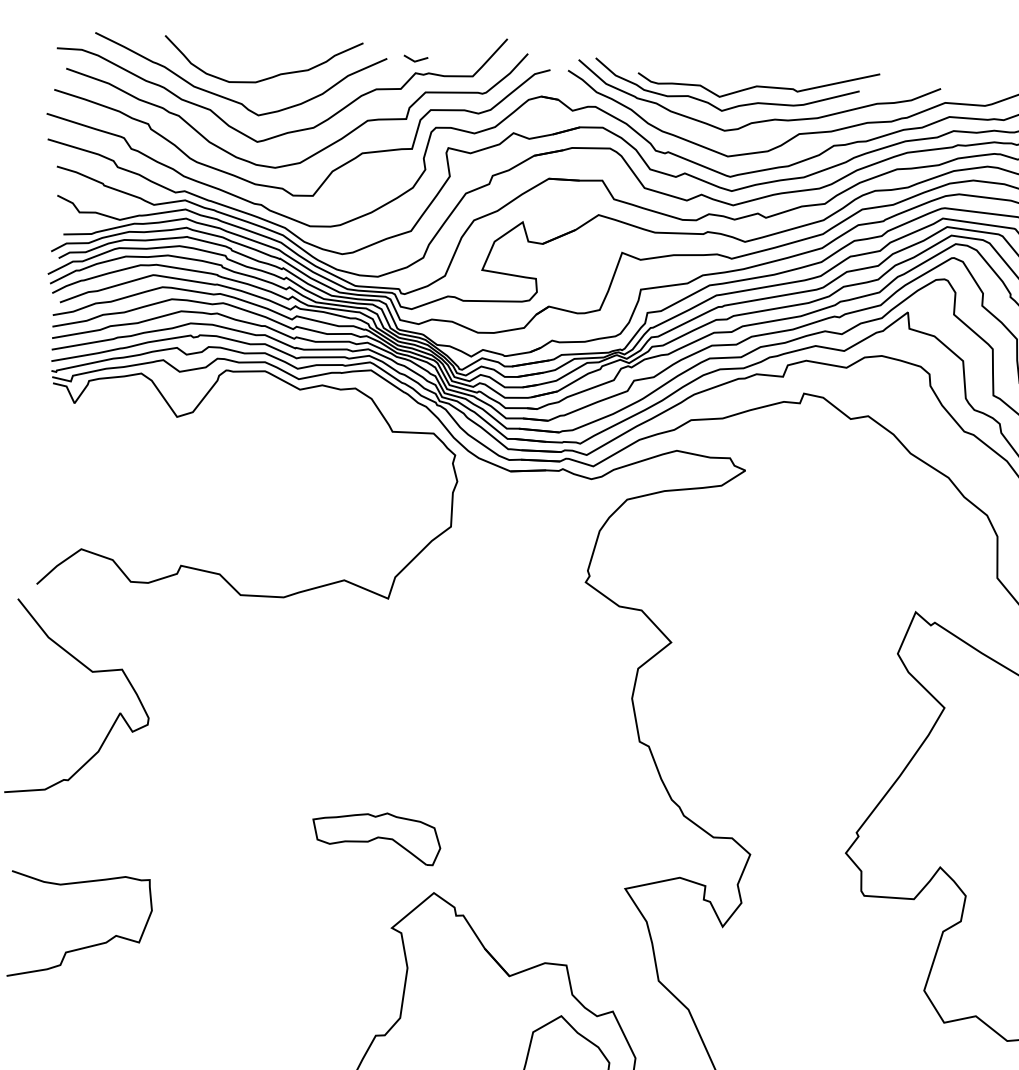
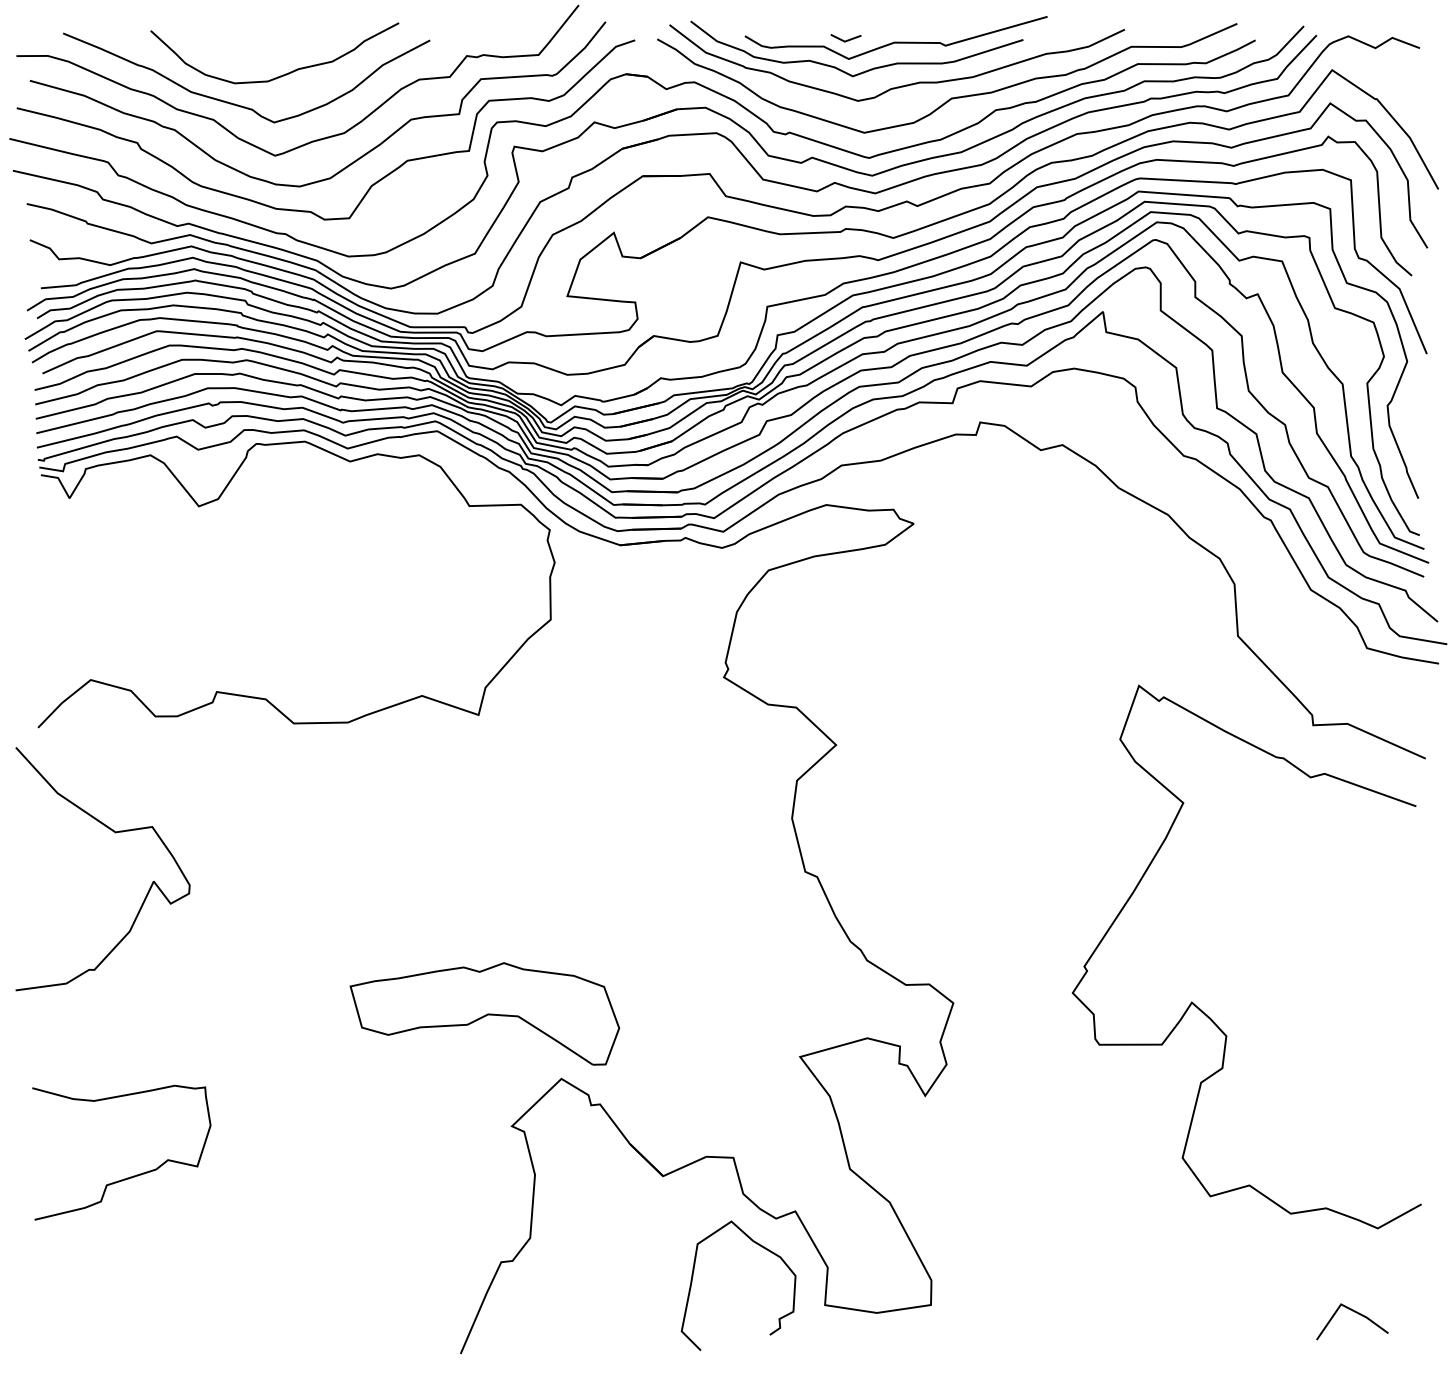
line: (415, 60) -> (845, 40), moved
part: (376, 836) -> (484, 1013), size x1.67

